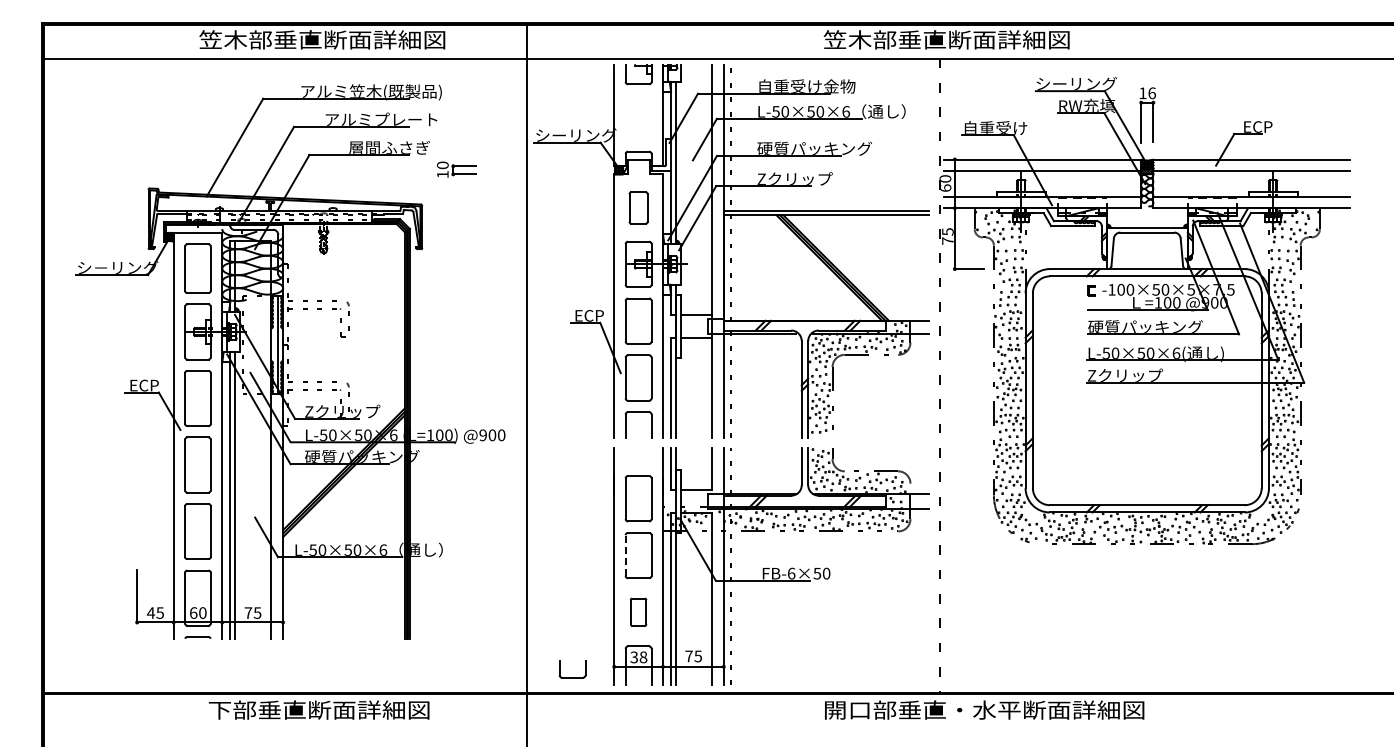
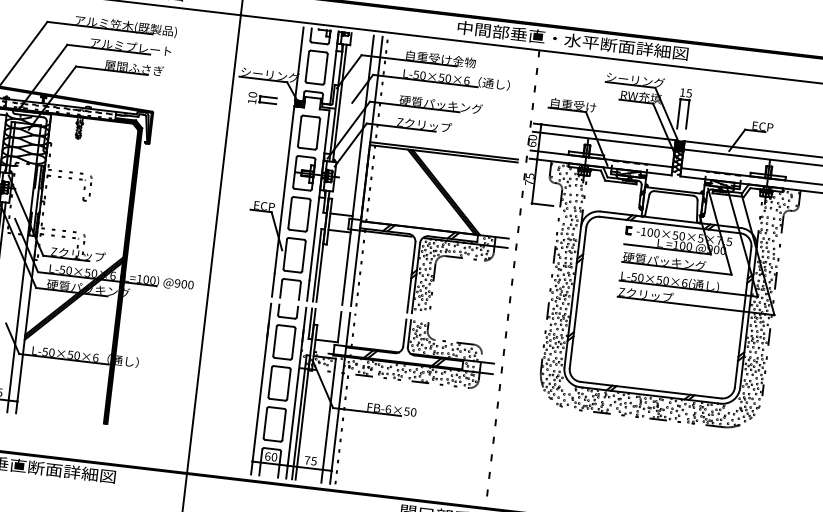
text: (983, 39) -> (572, 40), 笠木部垂直断面詳細図 -> 中間部垂直・水平断面詳細図
text: (1152, 93) -> (689, 93), 16 -> 15
part: (638, 117) -> (316, 67), added
part: (456, 169) -> (262, 98), moved
part: (638, 207) -> (308, 132), size x1.43
line: (625, 555) -> (270, 382), dashed -> solid
part: (638, 611) -> (274, 423), size x1.67
text: (638, 657) -> (270, 456), 38 -> 60
part: (572, 677) -> (287, 317), moved

